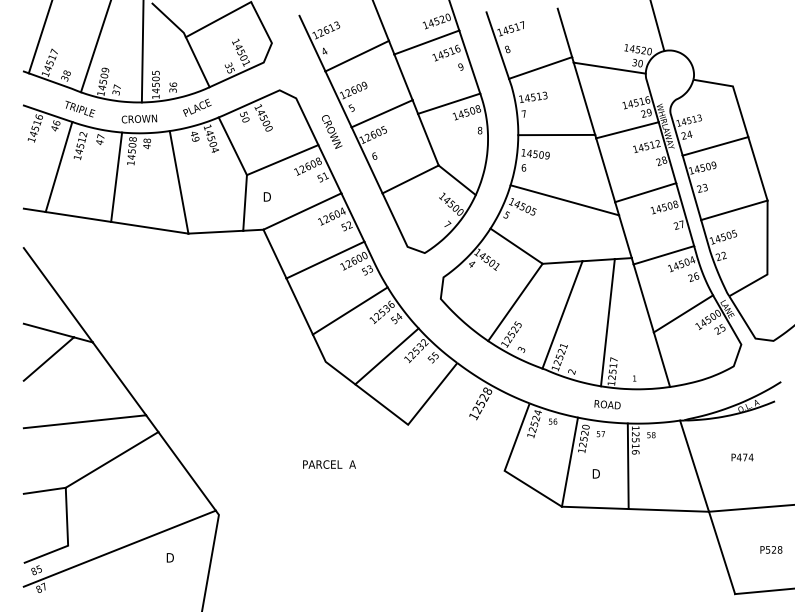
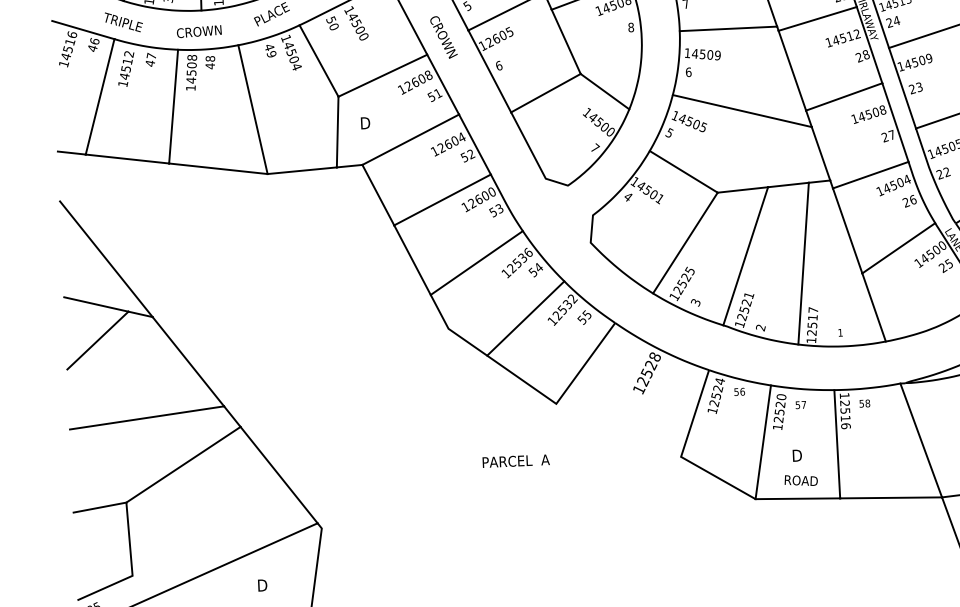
text: (607, 404) -> (801, 480), moved
text: (329, 464) -> (516, 461), moved

